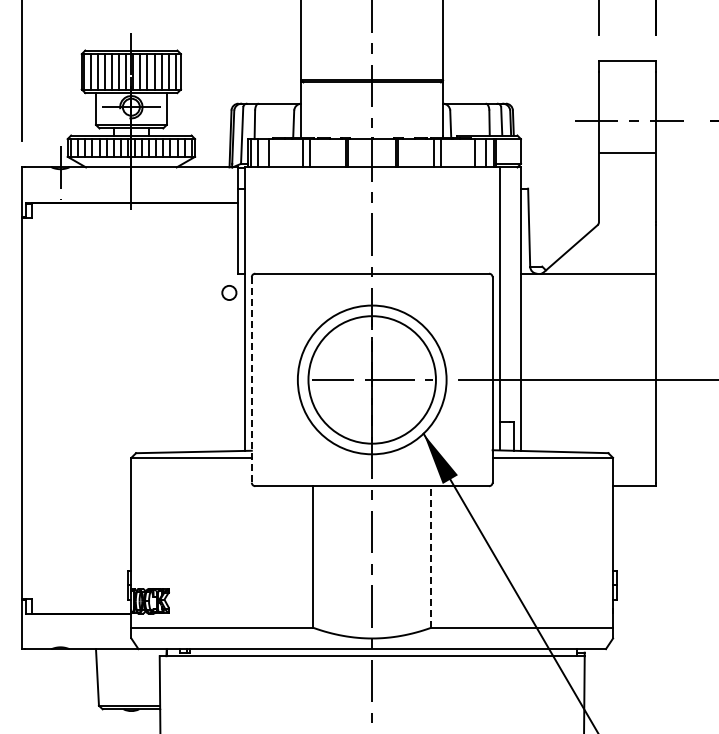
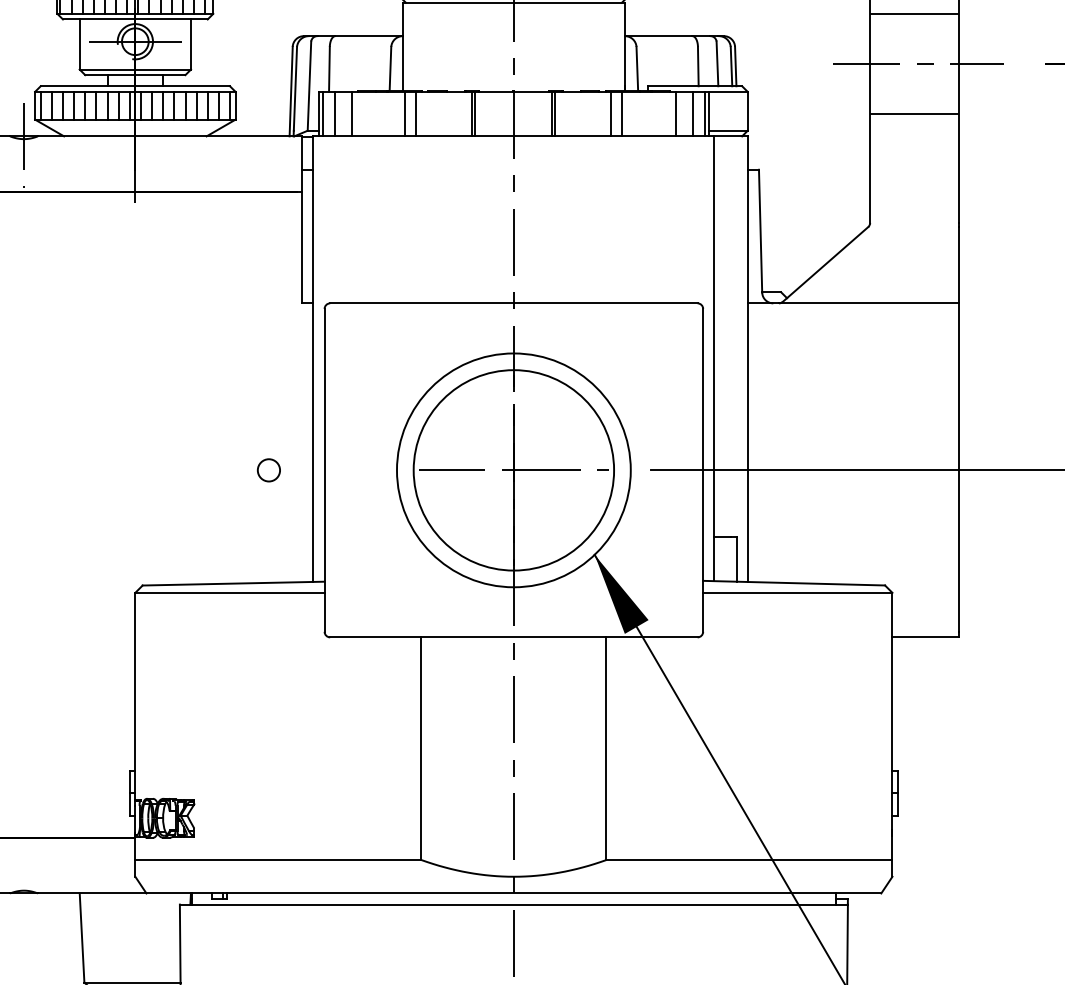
line: (626, 89) -> (913, 13), added
circle: (229, 292) -> (269, 469), moved
line: (251, 379) -> (324, 469), dashed -> solid
line: (431, 557) -> (607, 749), dashed -> solid

